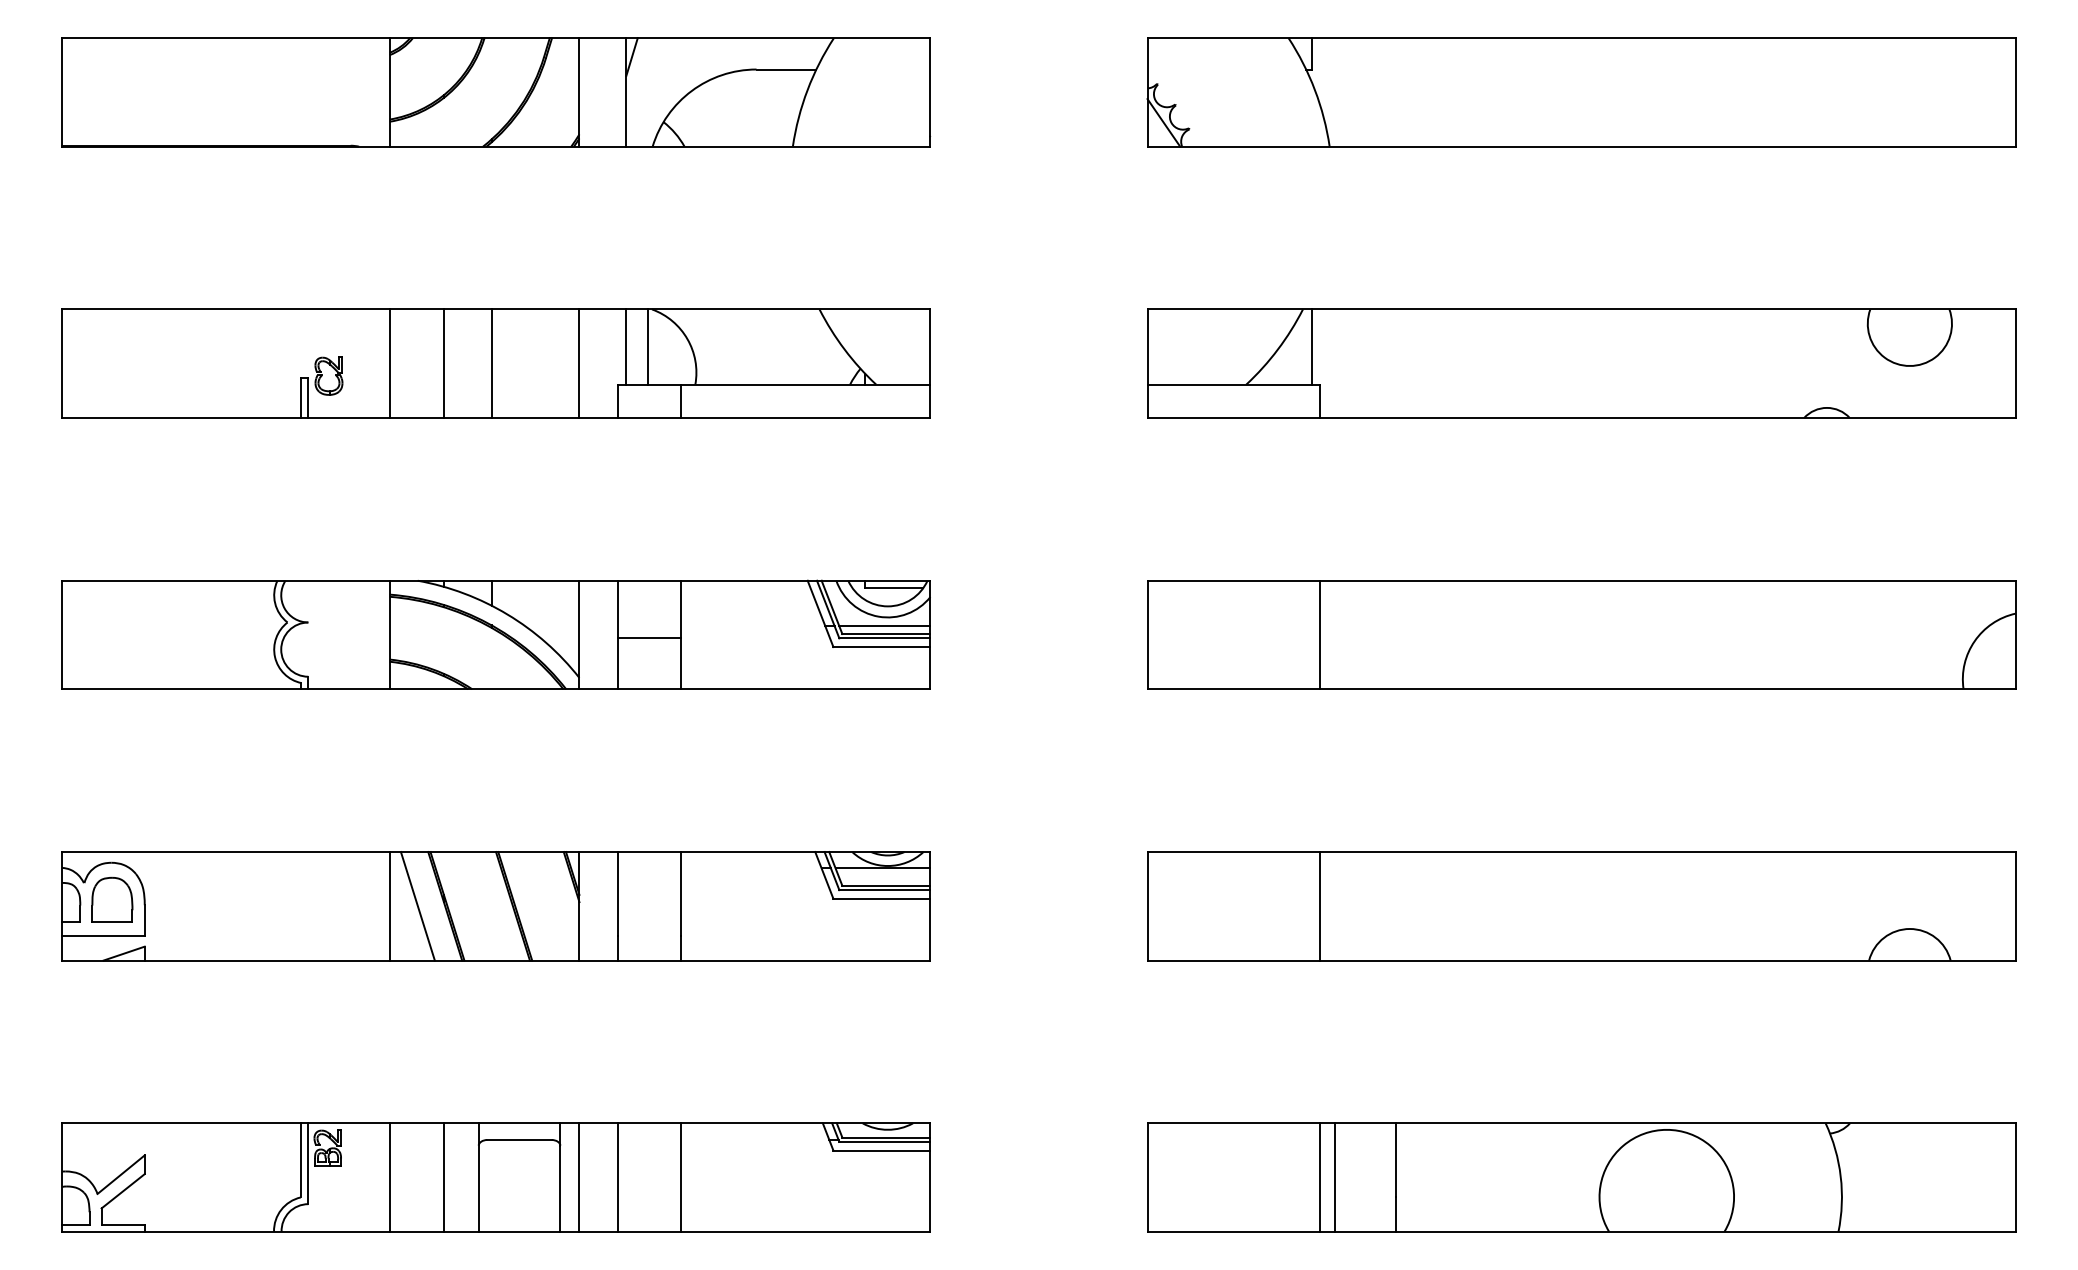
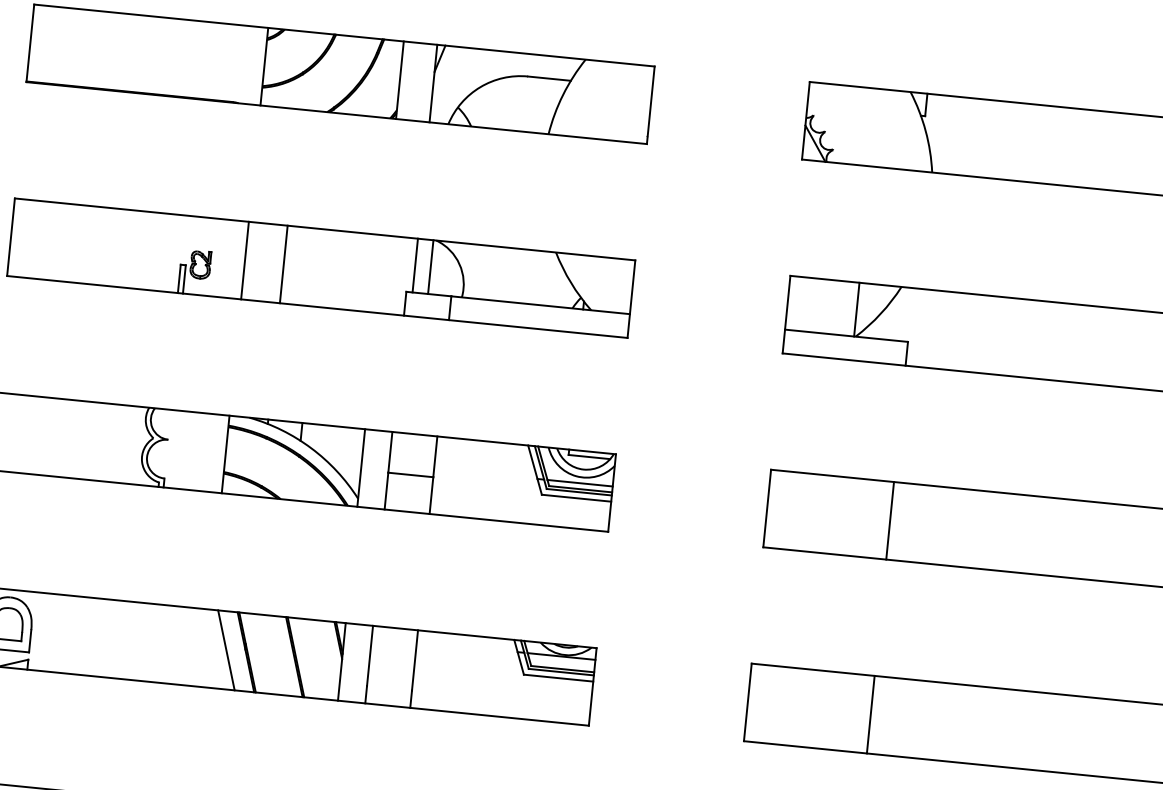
line: (1312, 346) -> (857, 309), moved
line: (491, 363) -> (317, 267), removed
line: (579, 363) -> (380, 273), removed
line: (389, 906) -> (206, 648), removed

